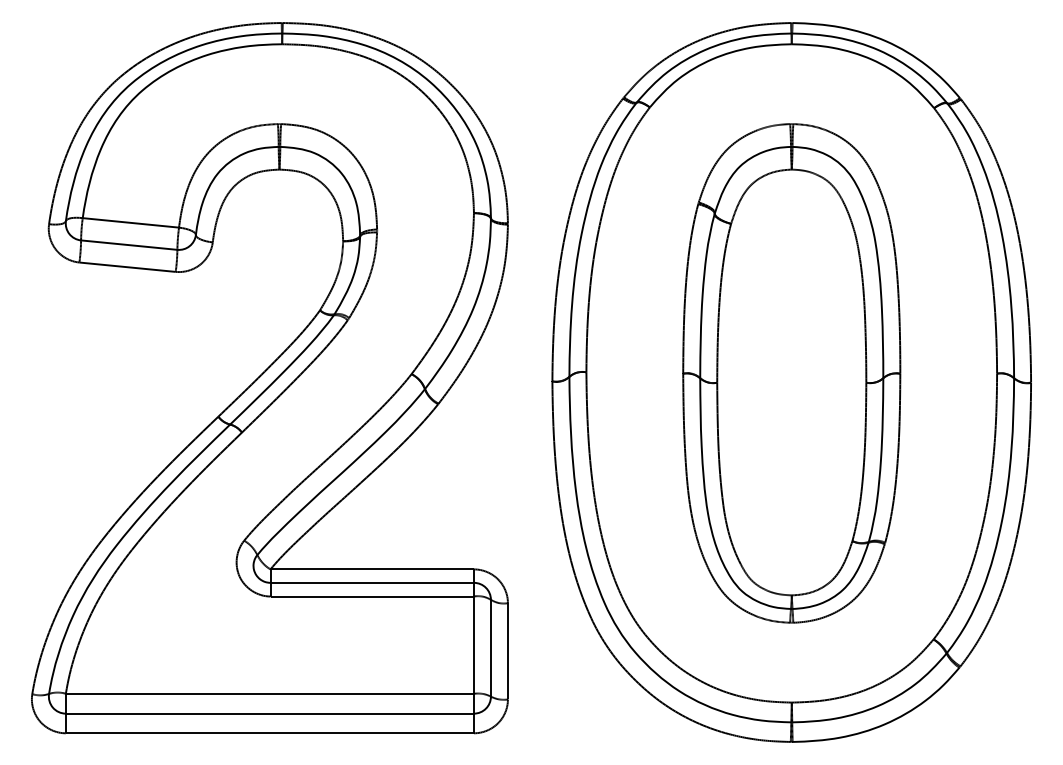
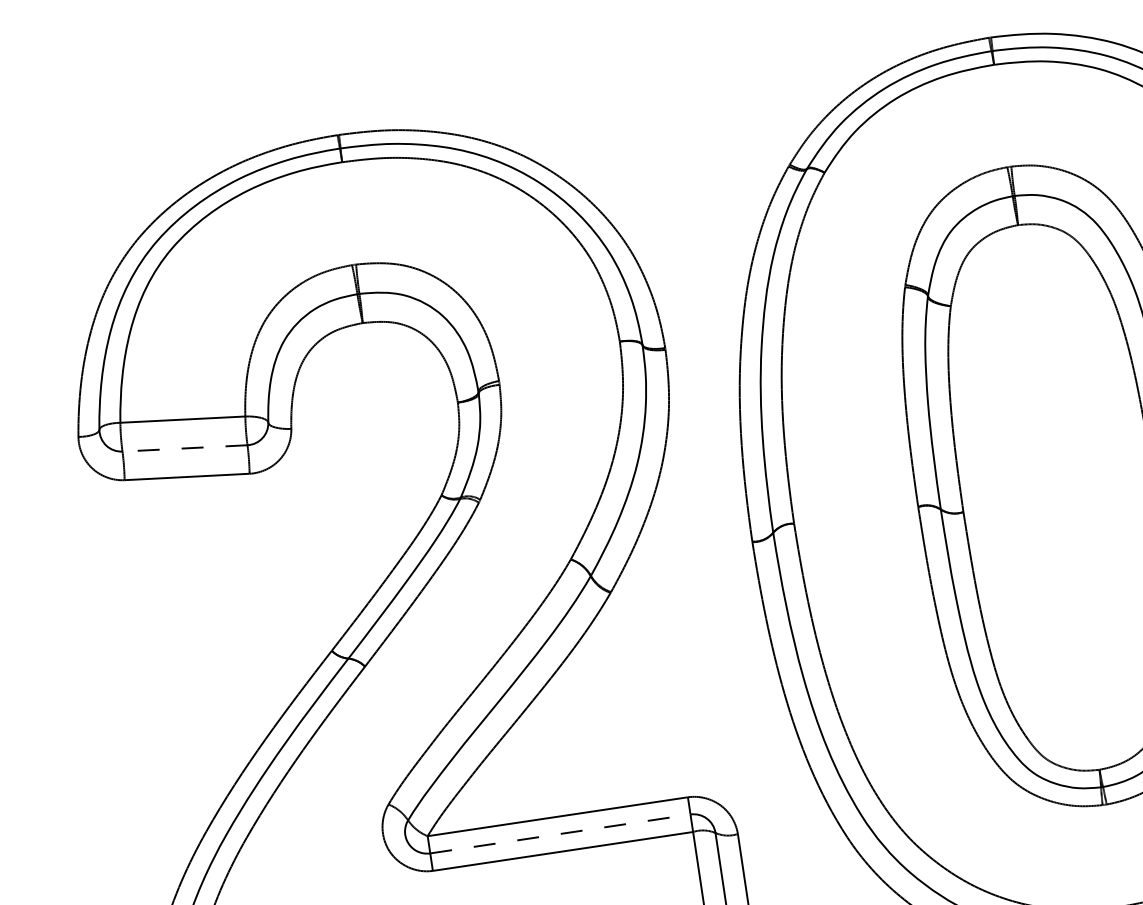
line: (128, 245) -> (184, 449), solid -> dashed
line: (372, 582) -> (560, 833), solid -> dashed

